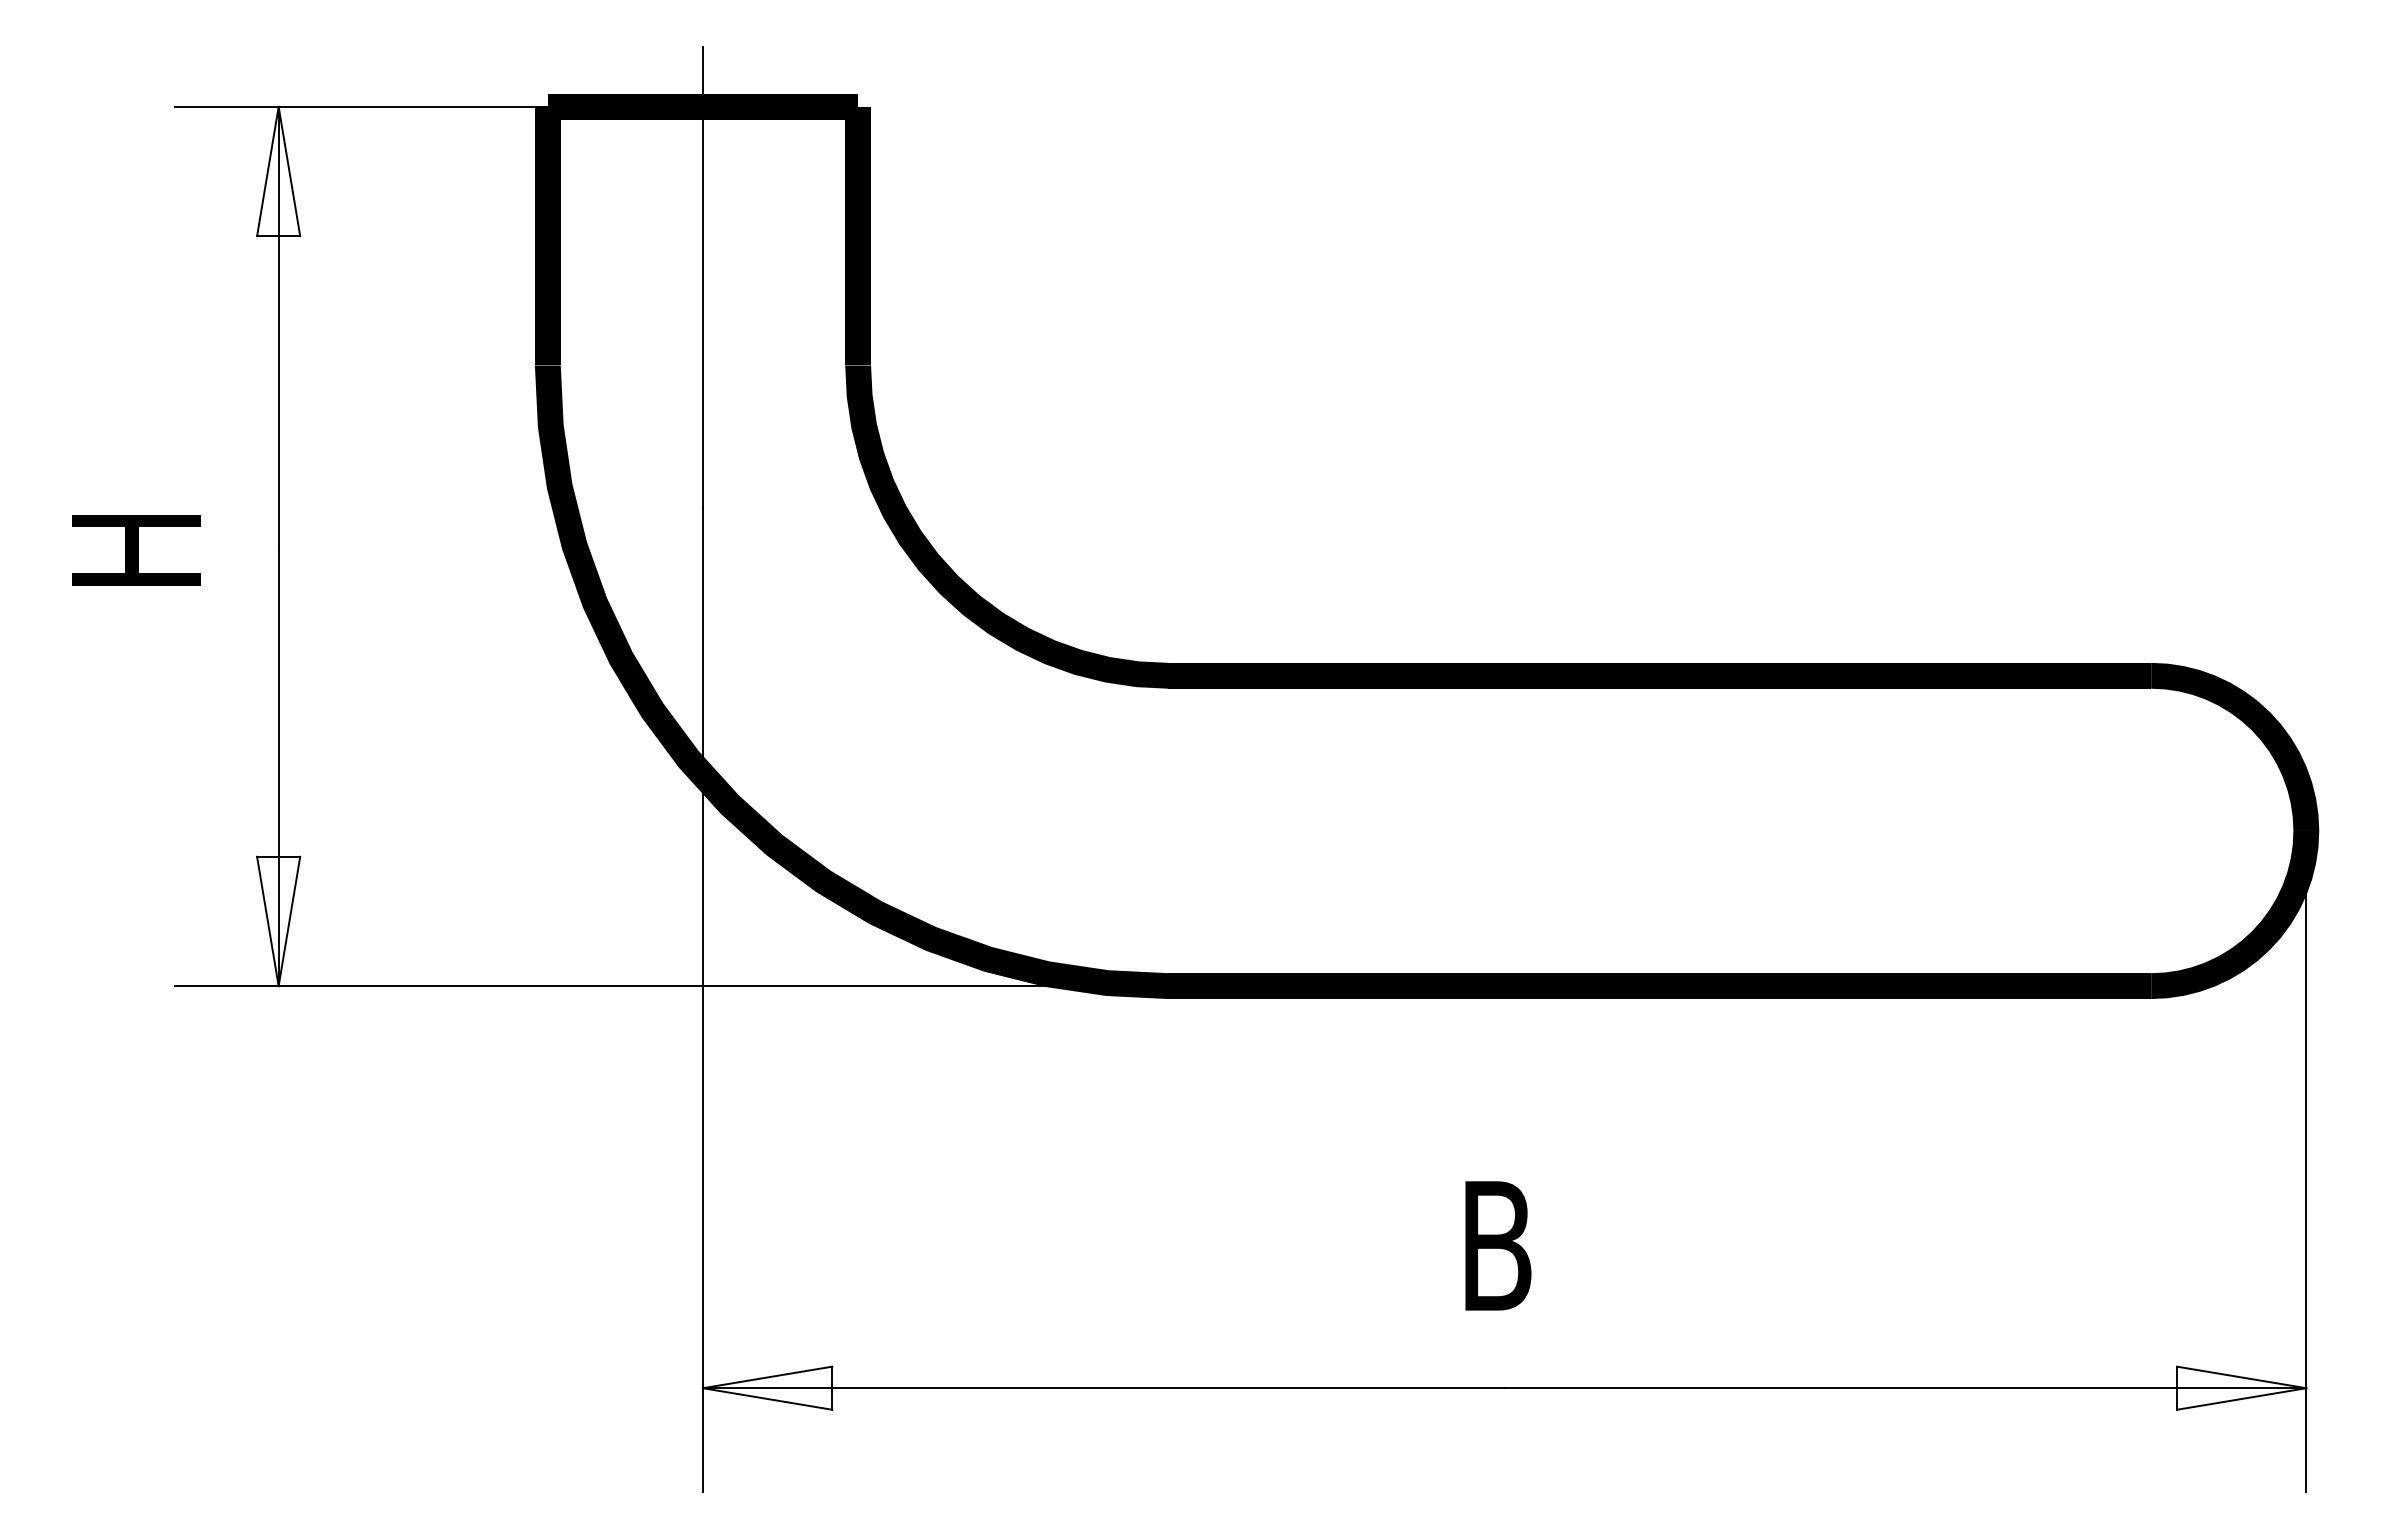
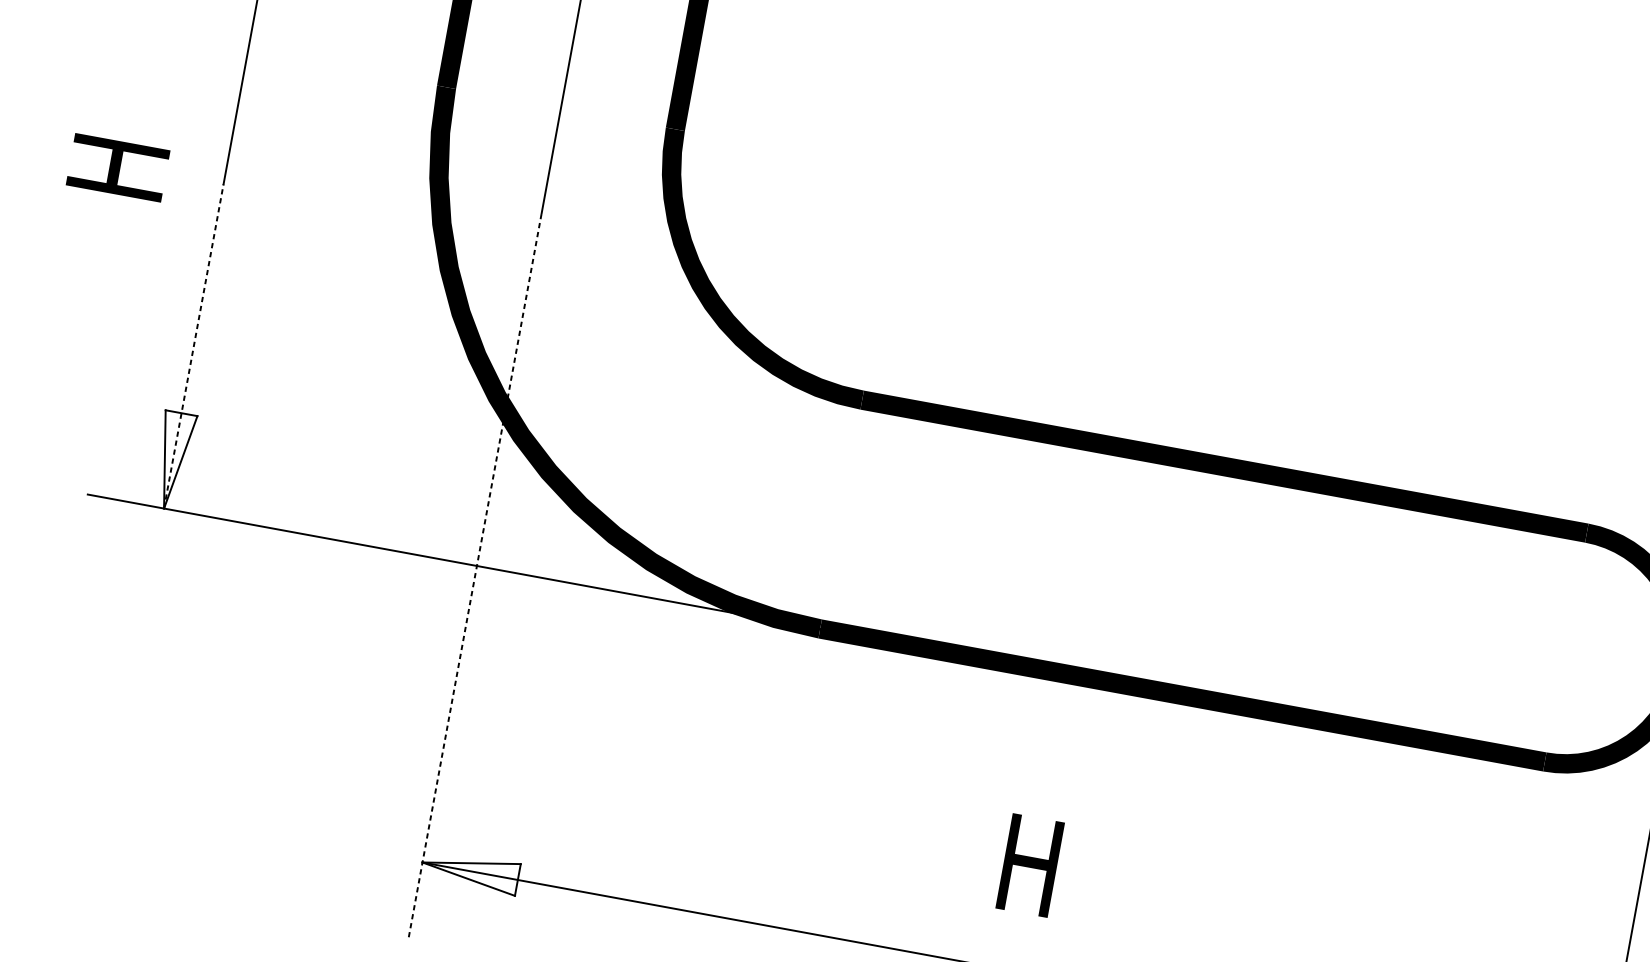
line: (278, 766) -> (193, 346), solid -> dashed
line: (702, 1000) -> (474, 576), solid -> dashed
text: (1500, 1245) -> (1029, 865), B -> H

